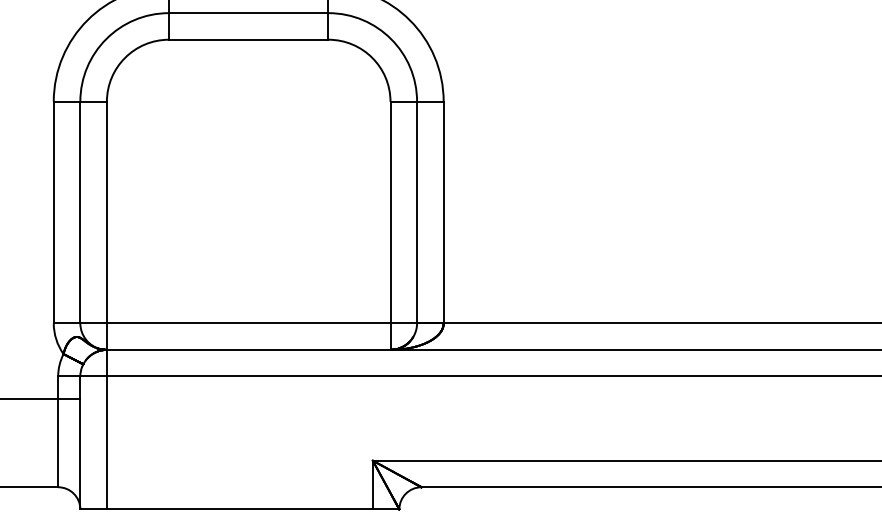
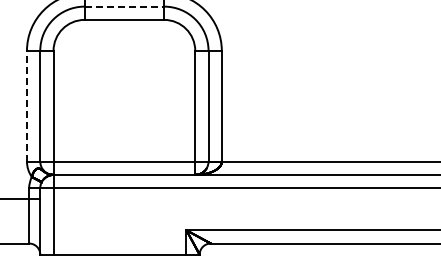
line: (248, 12) -> (124, 6), solid -> dashed
line: (52, 210) -> (26, 105), solid -> dashed

